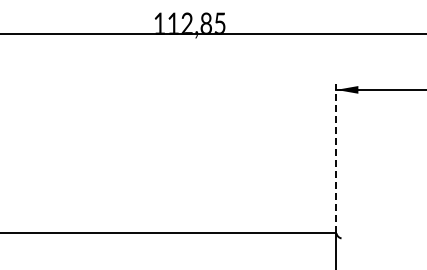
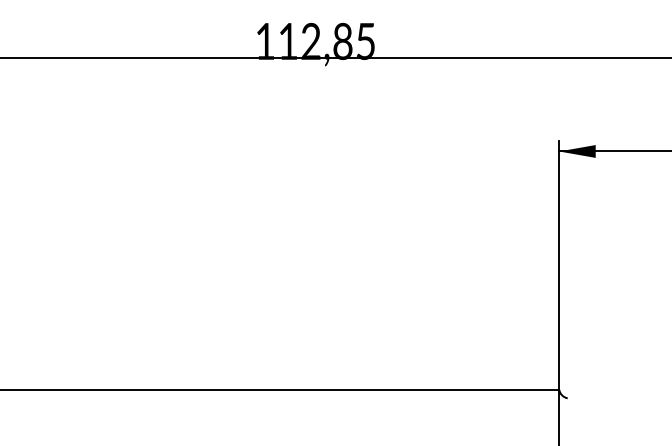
line: (336, 158) -> (559, 265), dashed -> solid

